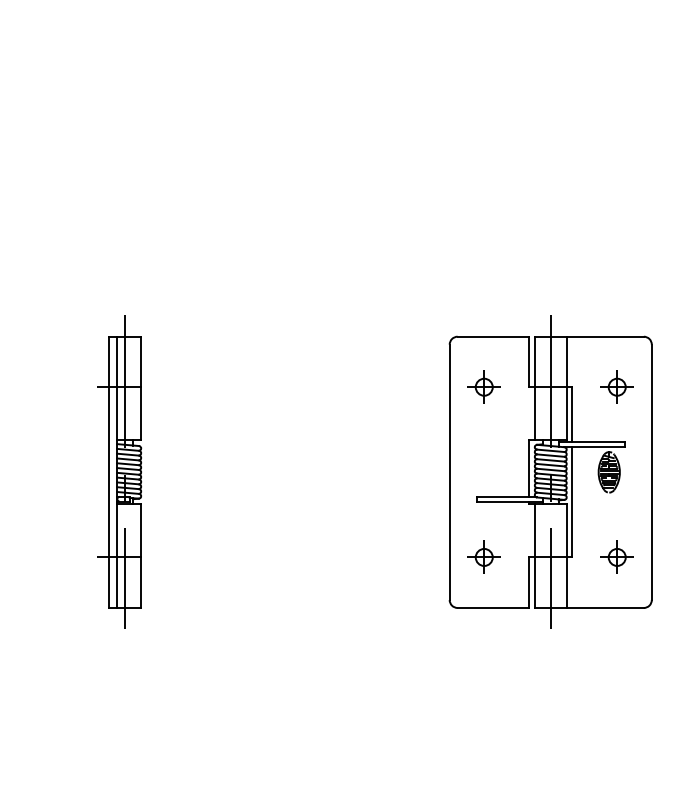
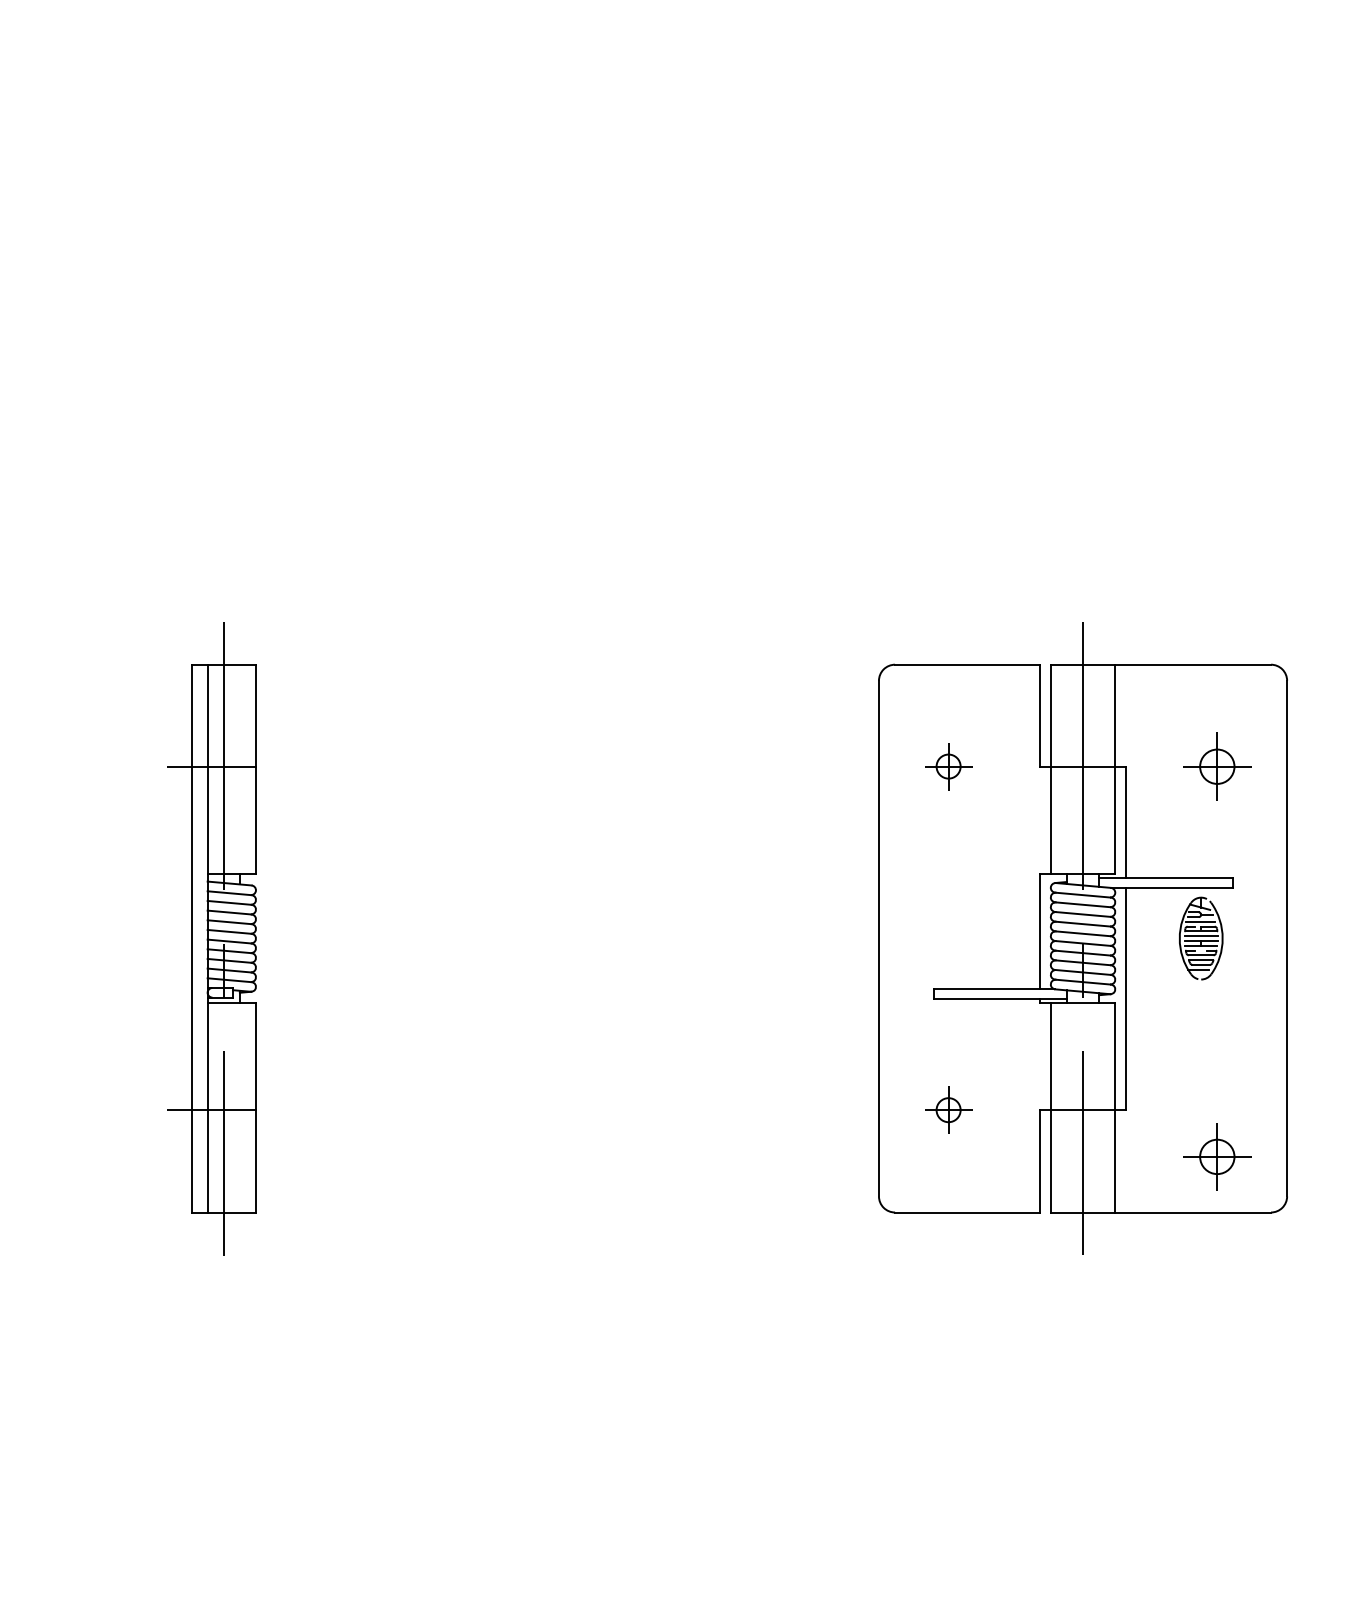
part: (483, 386) -> (947, 765), size x0.7
part: (483, 556) -> (947, 1108), size x0.7
part: (616, 556) -> (1215, 1154), moved

